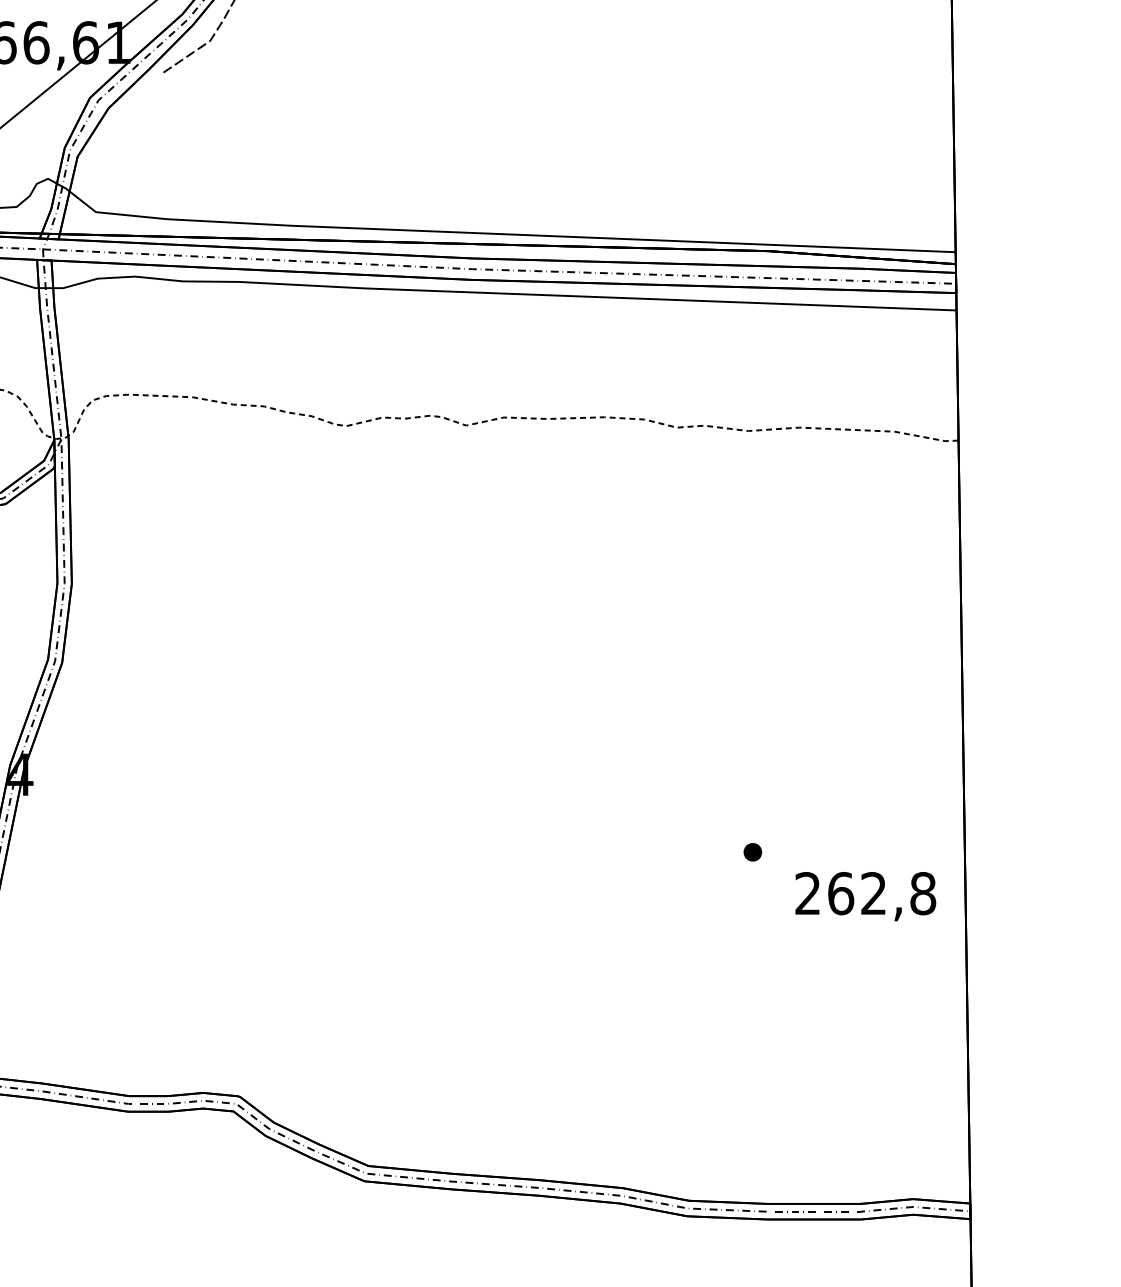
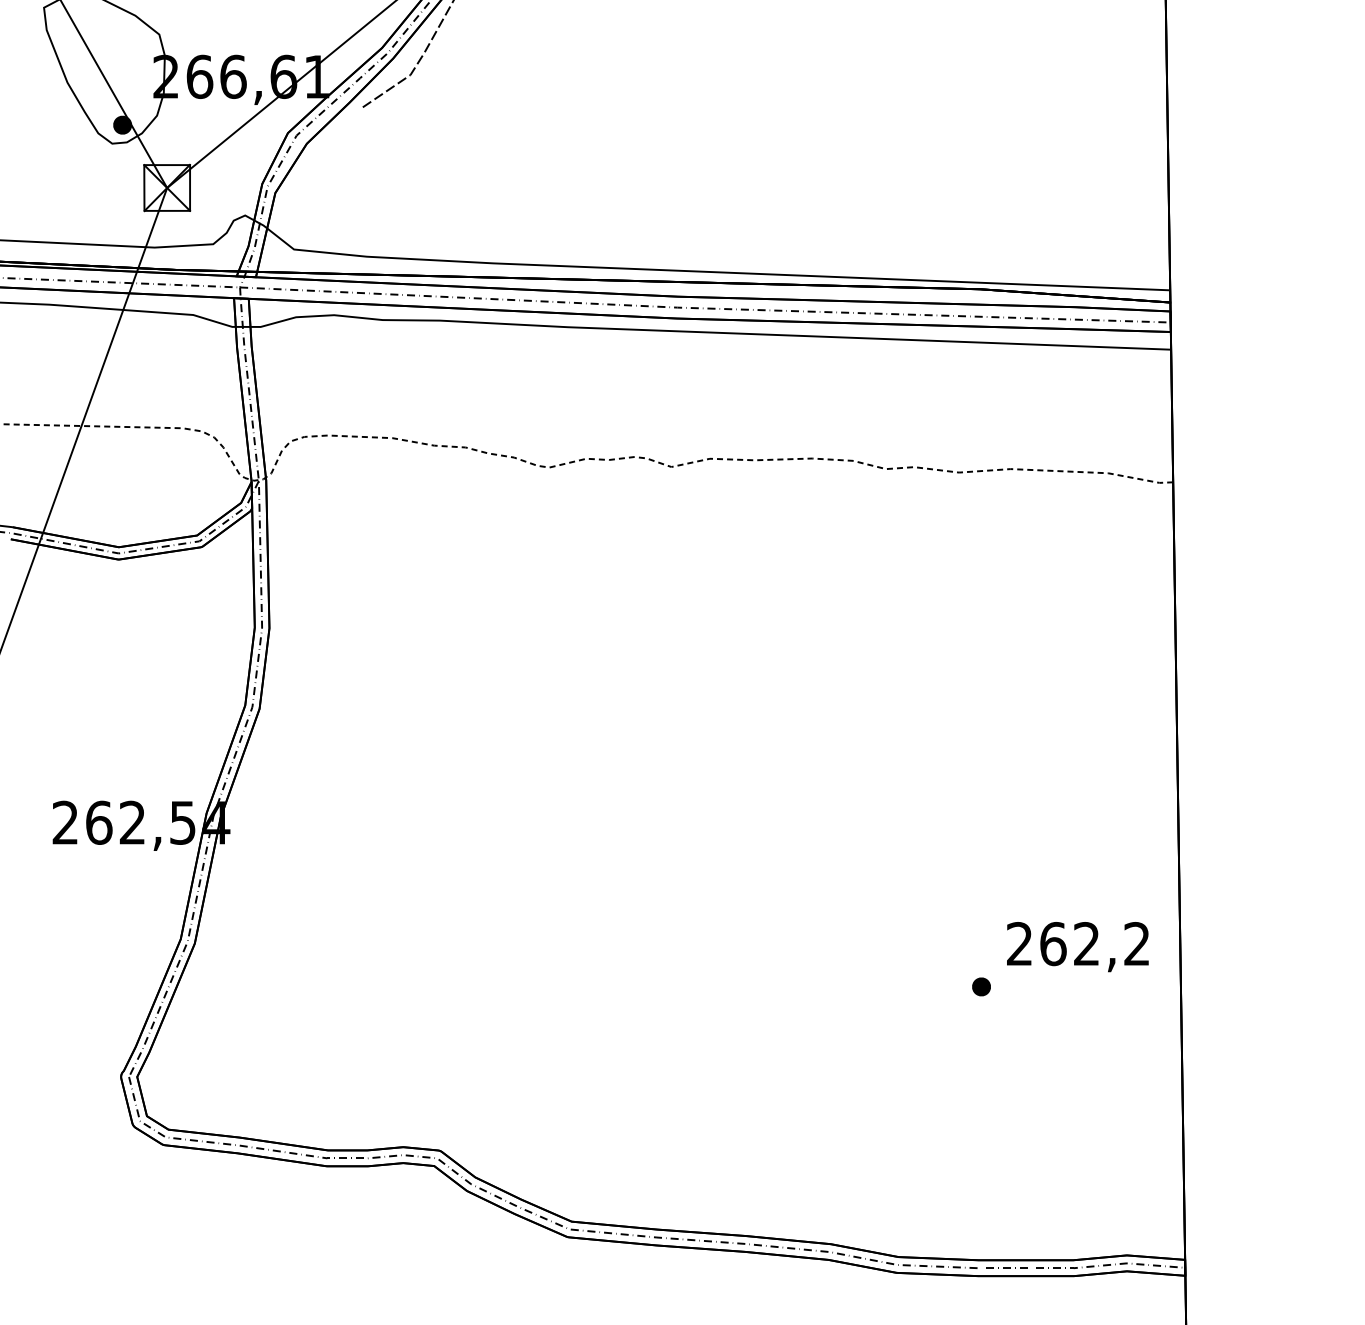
part: (752, 851) -> (981, 986), moved
text: (923, 894) -> (1137, 944), 262,8 -> 262,2

